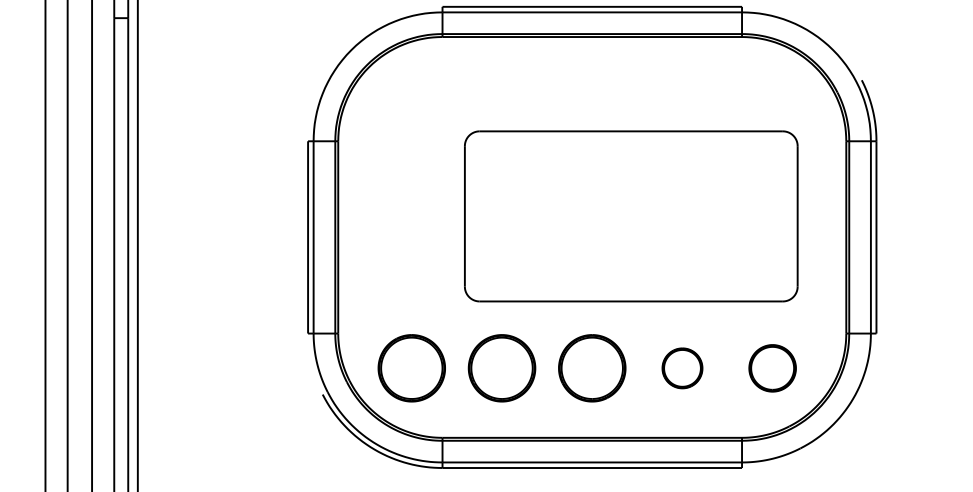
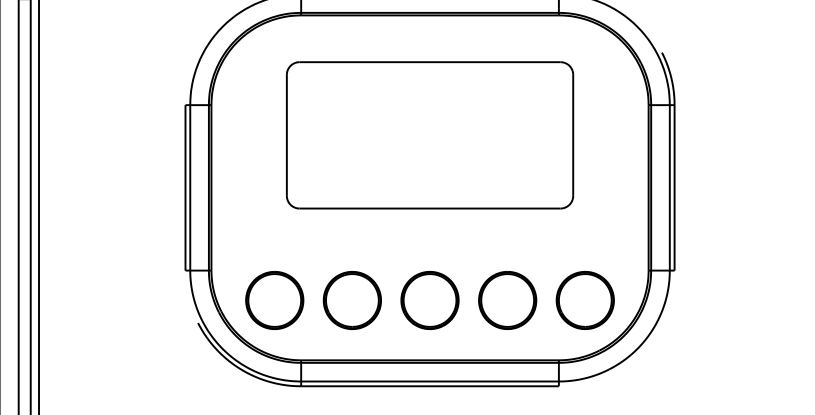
part: (631, 216) -> (430, 135), moved
part: (682, 368) -> (507, 300), size x1.67
part: (772, 368) -> (585, 300), size x1.43

